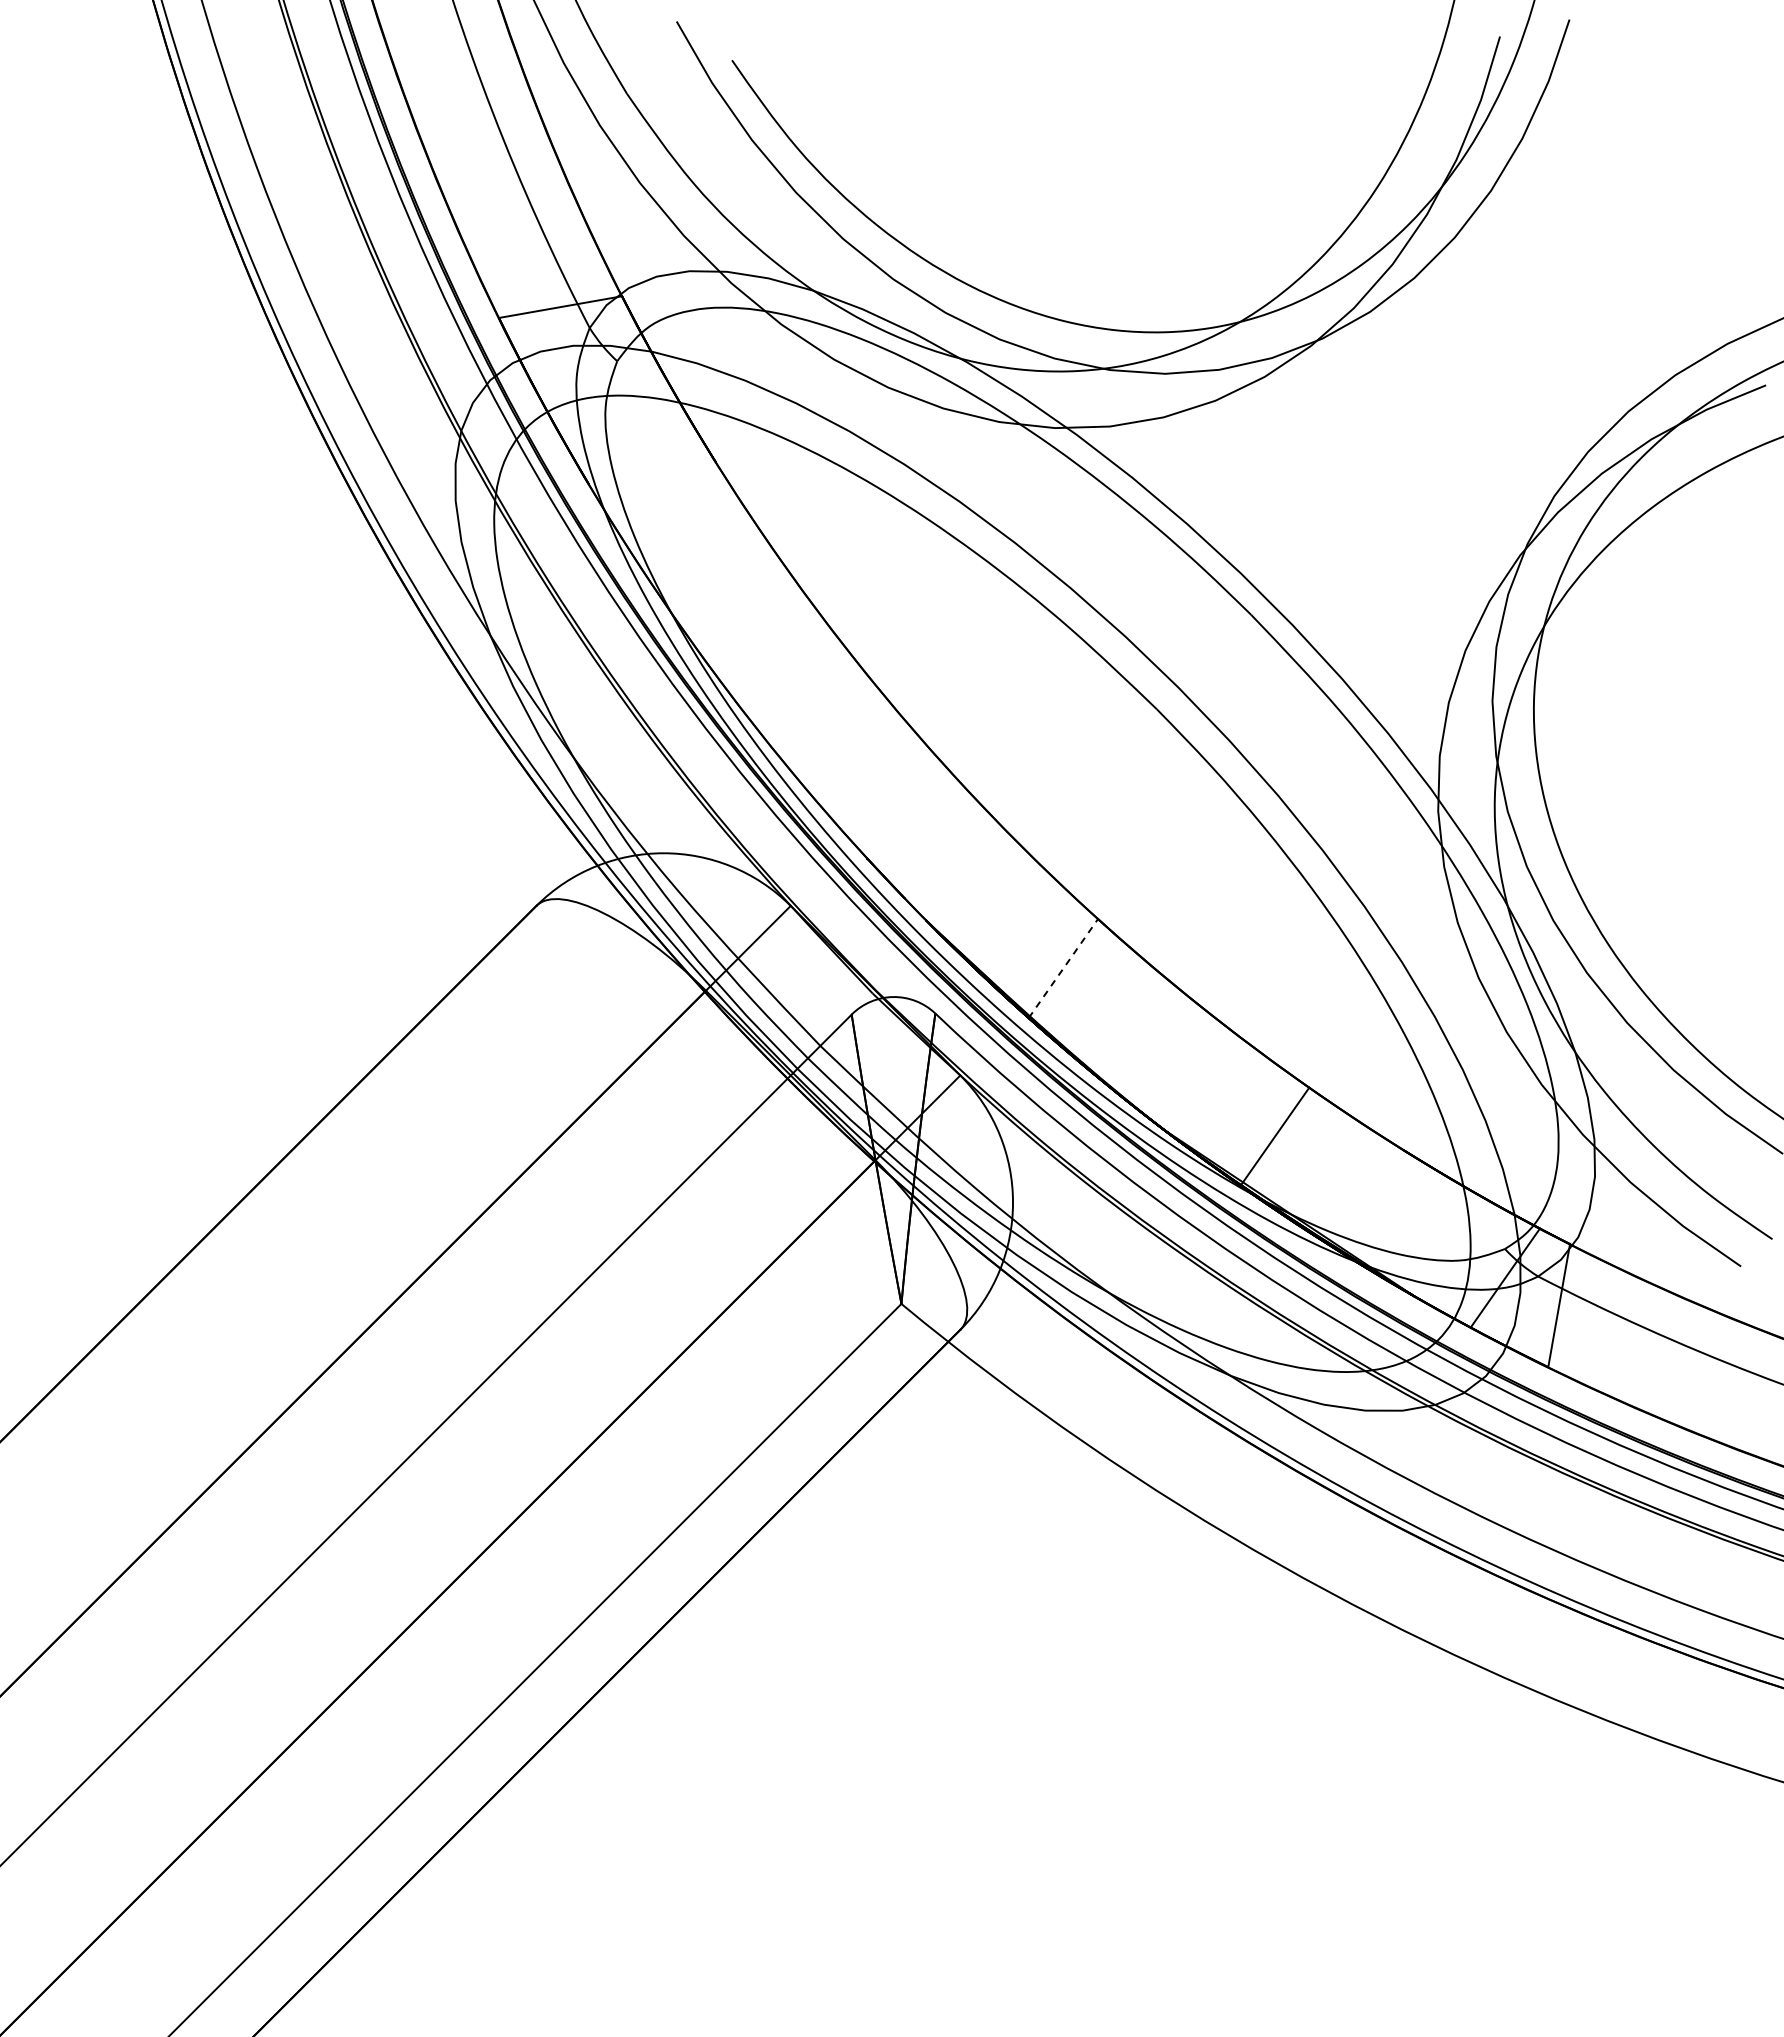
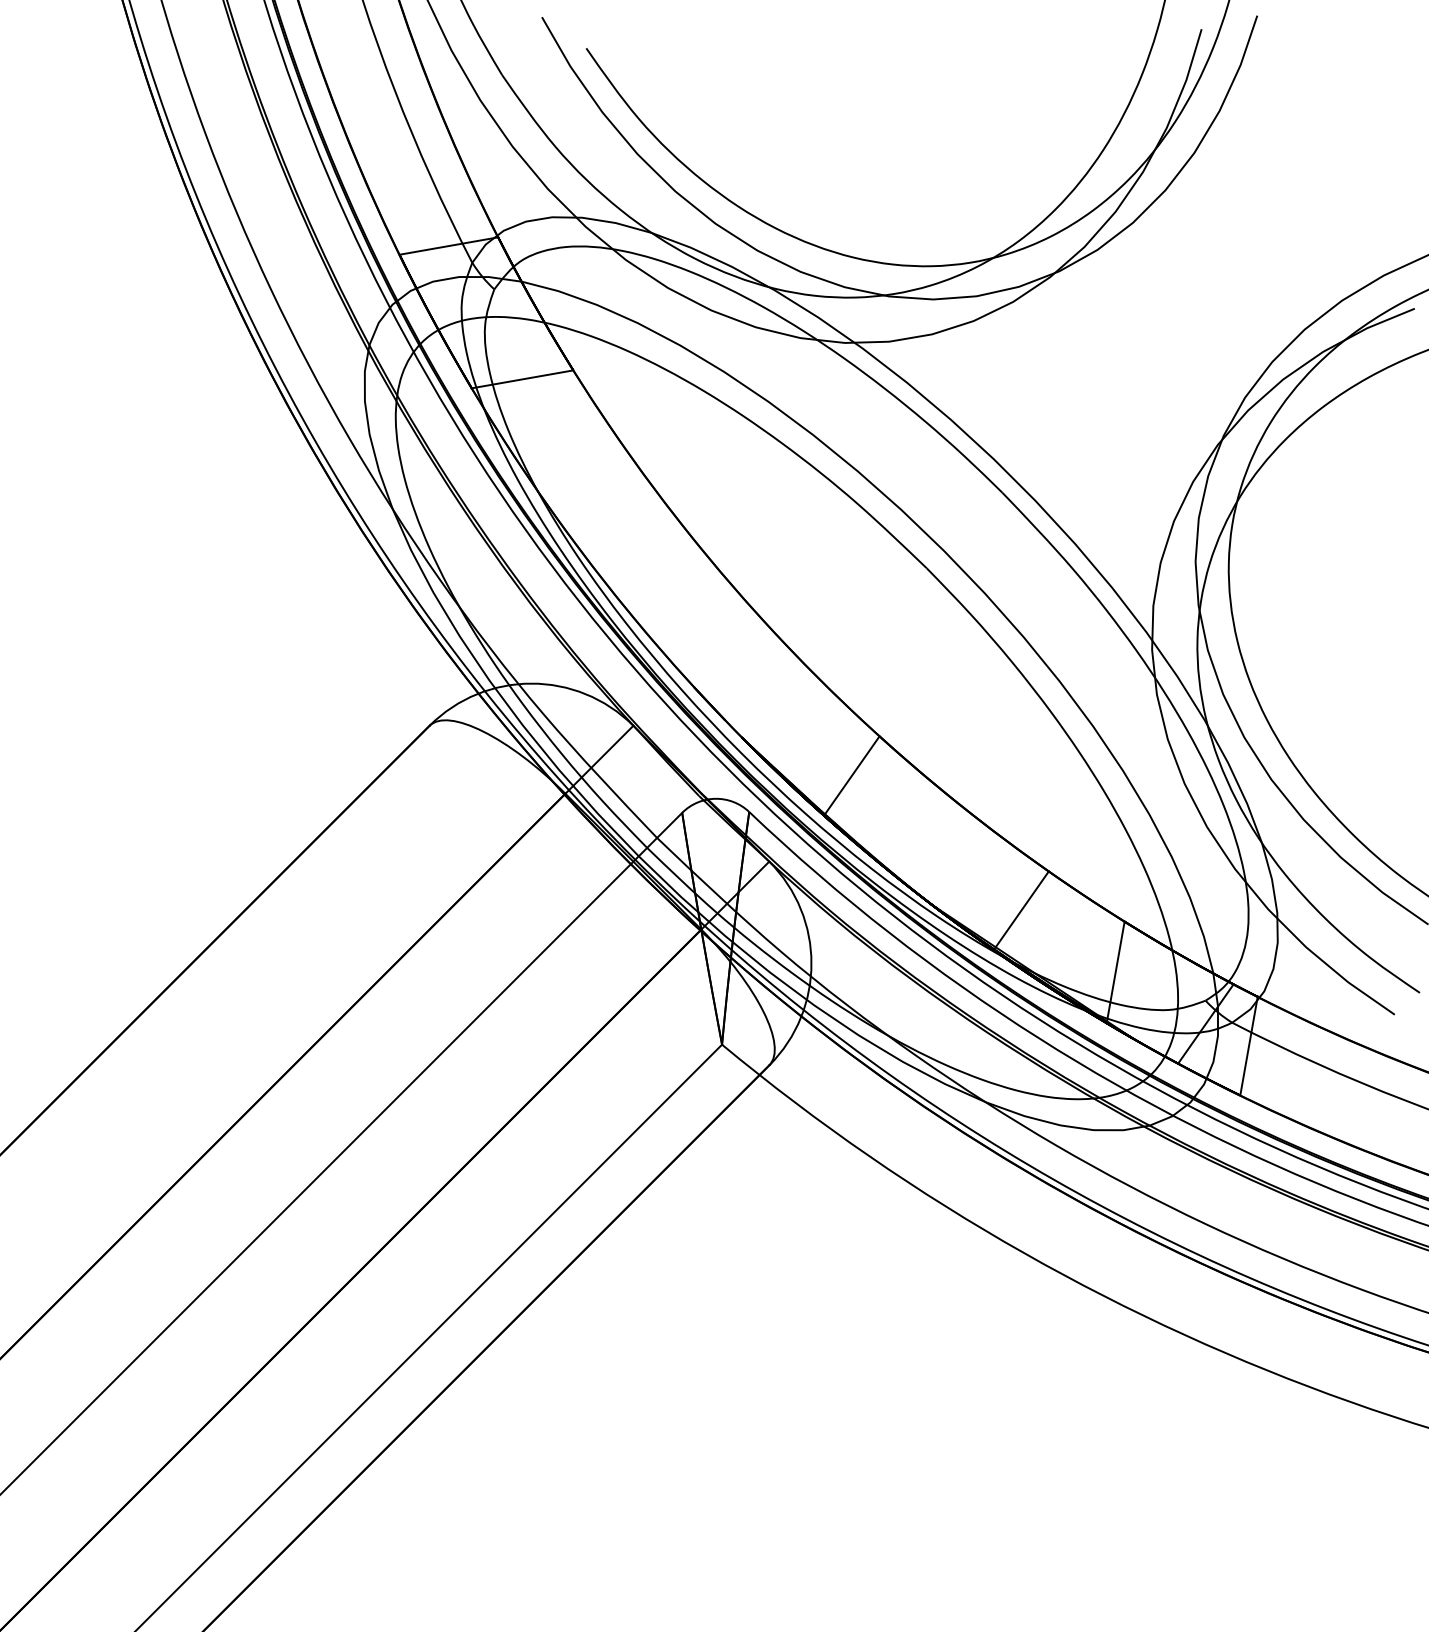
line: (651, 473) -> (521, 379), added
line: (1063, 968) -> (851, 775), dashed -> solid
line: (1392, 1213) -> (1115, 972), added

